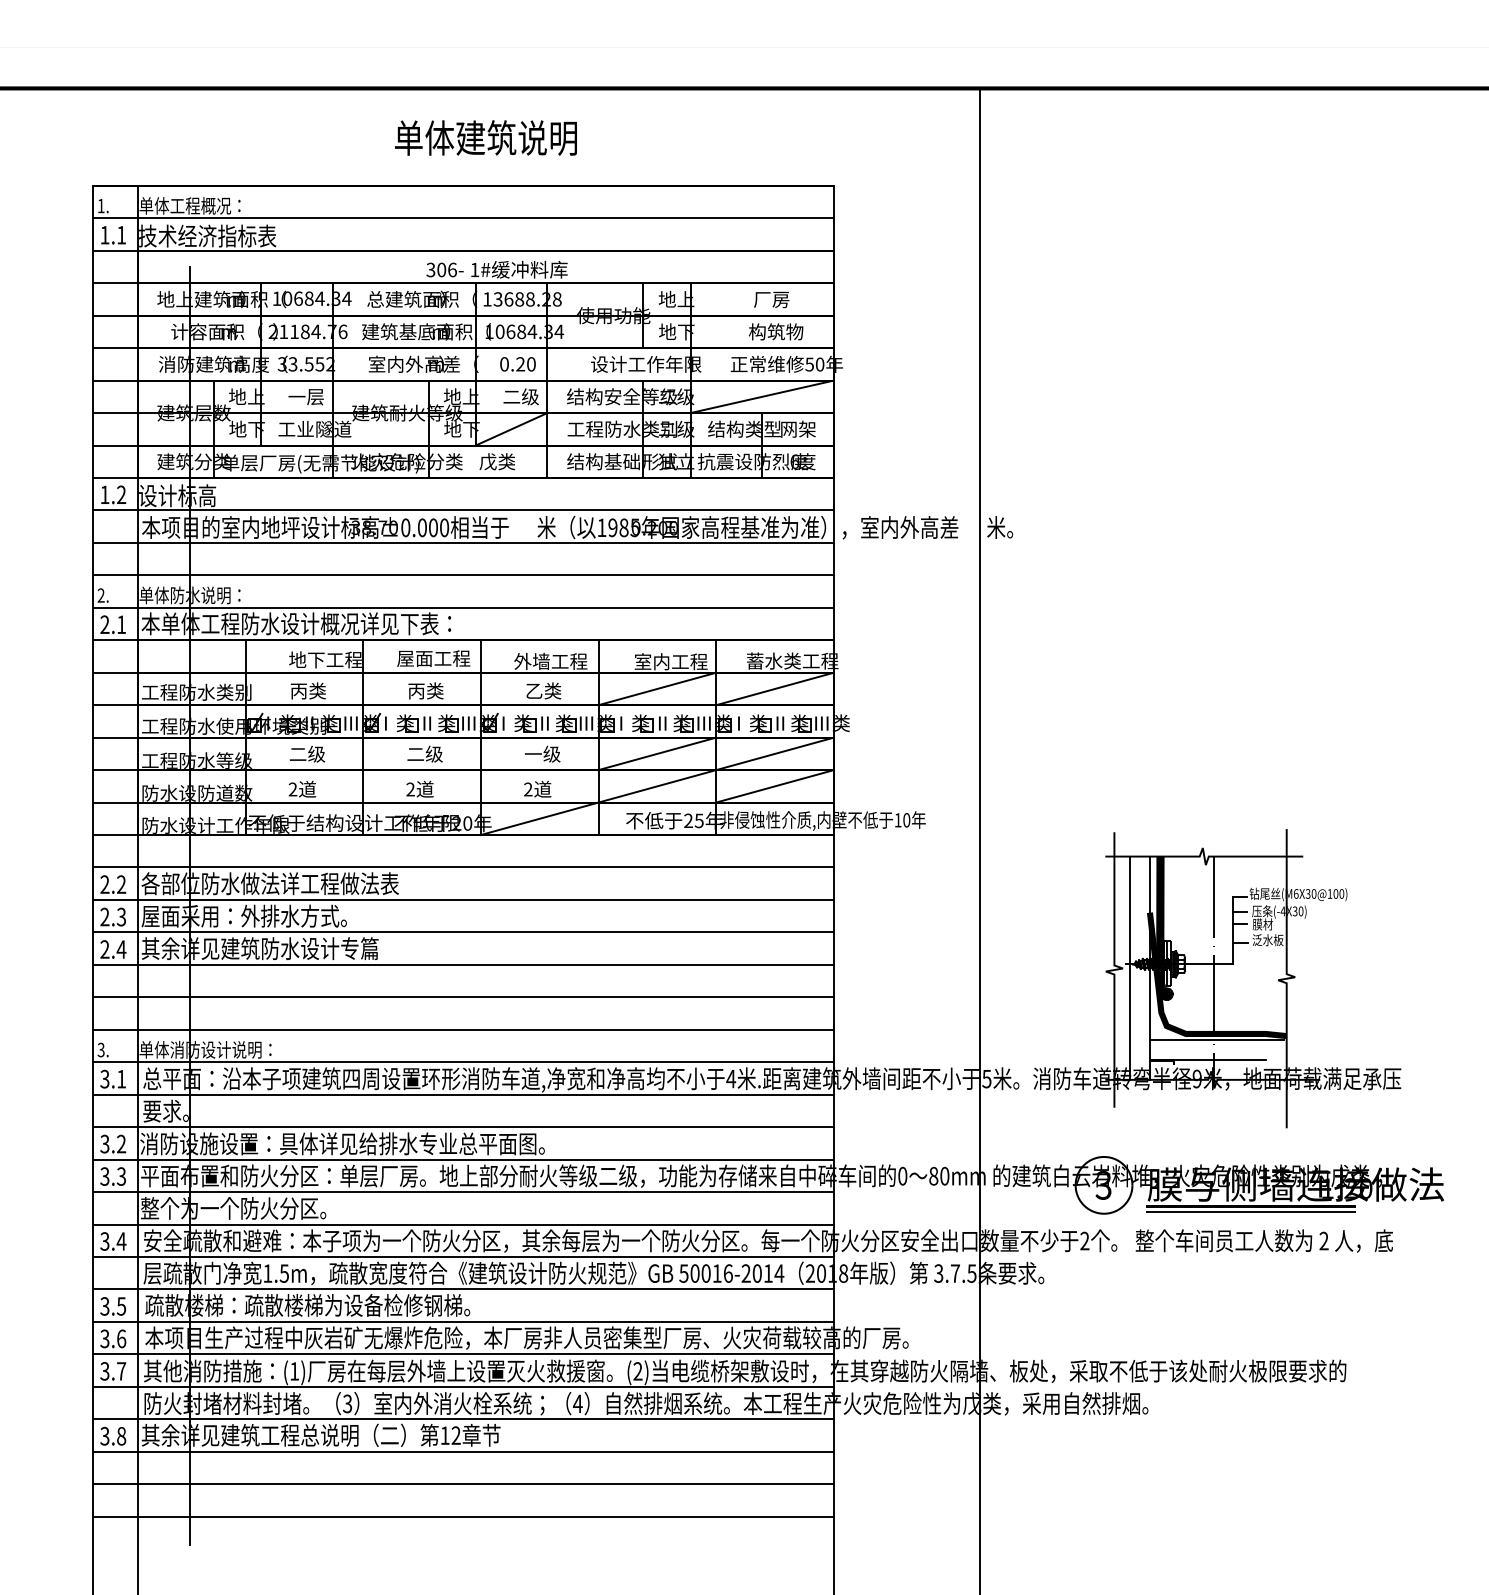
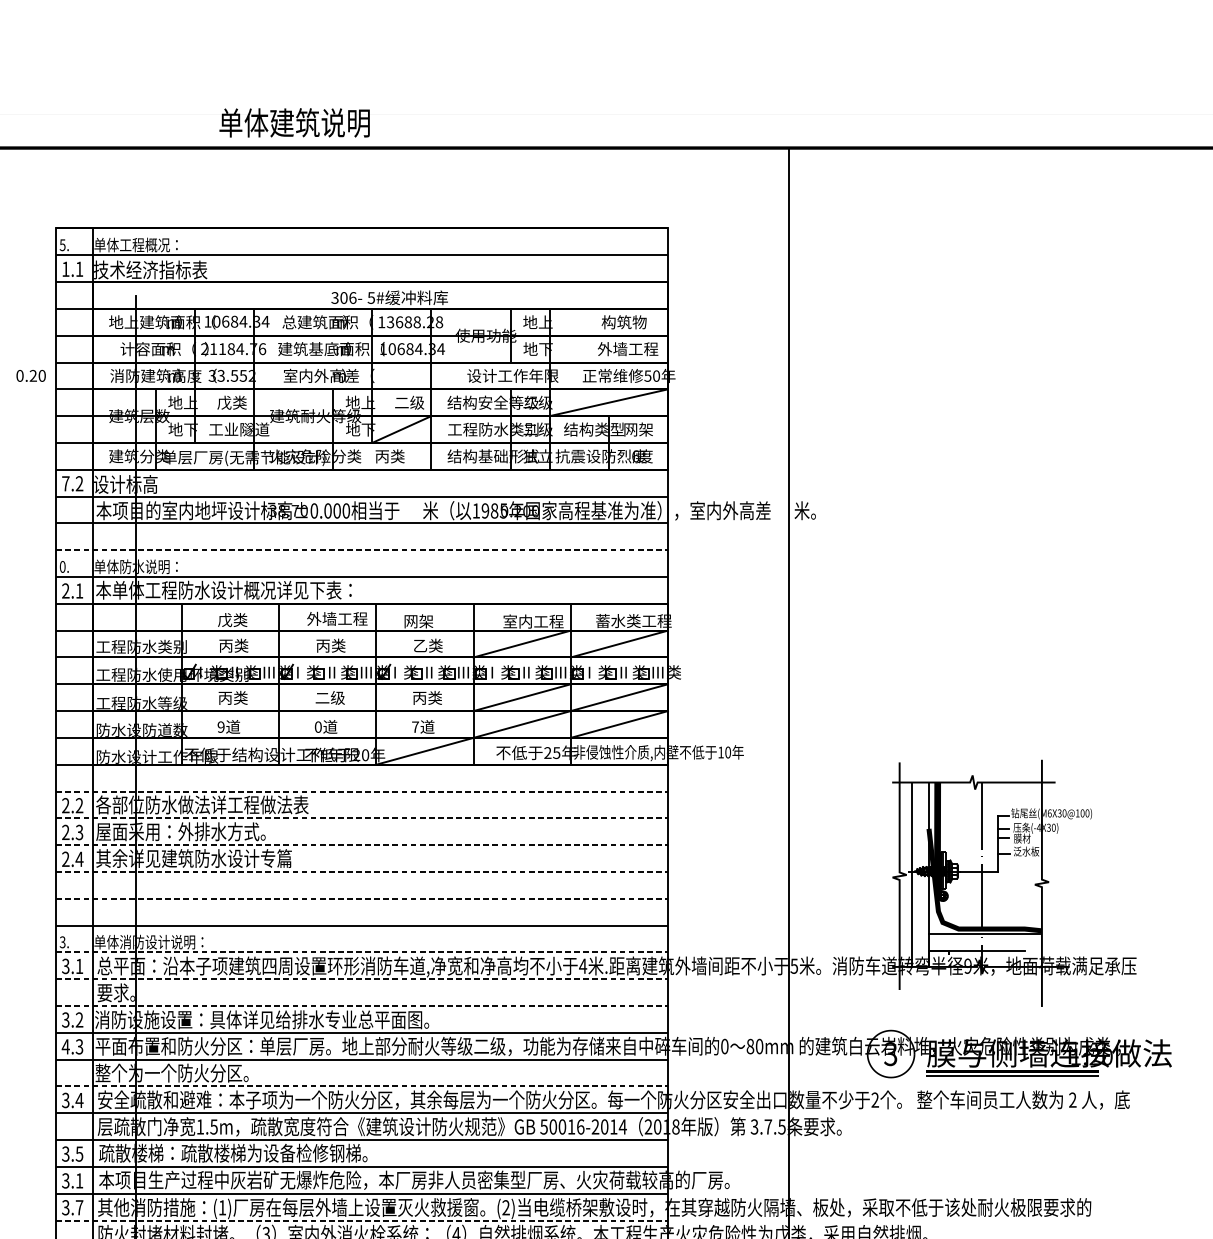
text: (485, 137) -> (294, 122), moved
text: (100, 206) -> (62, 245), 1. -> 5.
text: (474, 270) -> (371, 298), 1# -> 5#
text: (780, 299) -> (623, 322), 厂房 -> 构筑物
text: (785, 331) -> (627, 348), 构筑物 -> 外墙工程
text: (517, 364) -> (30, 376), moved
text: (305, 396) -> (231, 402), 一层 -> 戊类
text: (487, 461) -> (381, 456), 戊类 -> 丙类
text: (104, 494) -> (65, 483), 1.2 -> 7.2
line: (464, 575) -> (362, 550), solid -> dashed
text: (100, 595) -> (62, 566), 2. -> 0.
text: (414, 658) -> (321, 618), 屋面工程 -> 外墙工程
text: (325, 659) -> (247, 619), 地下工程 -> 戊类
text: (550, 660) -> (433, 620), 外墙工程 -> 网架
text: (306, 753) -> (232, 697), 二级 -> 丙类
text: (542, 753) -> (427, 697), 一级 -> 丙类
text: (292, 789) -> (220, 727), 2 -> 9
text: (410, 789) -> (318, 727), 2 -> 0
text: (528, 789) -> (415, 727), 2 -> 7
line: (464, 867) -> (362, 791), solid -> dashed
line: (464, 899) -> (362, 817), solid -> dashed
line: (464, 932) -> (362, 845), solid -> dashed
line: (464, 964) -> (362, 871), solid -> dashed
line: (464, 997) -> (362, 898), solid -> dashed
line: (464, 1062) -> (362, 952), solid -> dashed
line: (464, 1094) -> (362, 979), solid -> dashed
line: (464, 1127) -> (362, 1006), solid -> dashed
text: (104, 1176) -> (65, 1046), 3.3 -> 4.3
line: (464, 1224) -> (362, 1086), solid -> dashed
text: (121, 1338) -> (79, 1180), 3.6 -> 3.1
line: (464, 1386) -> (362, 1220), solid -> dashed

